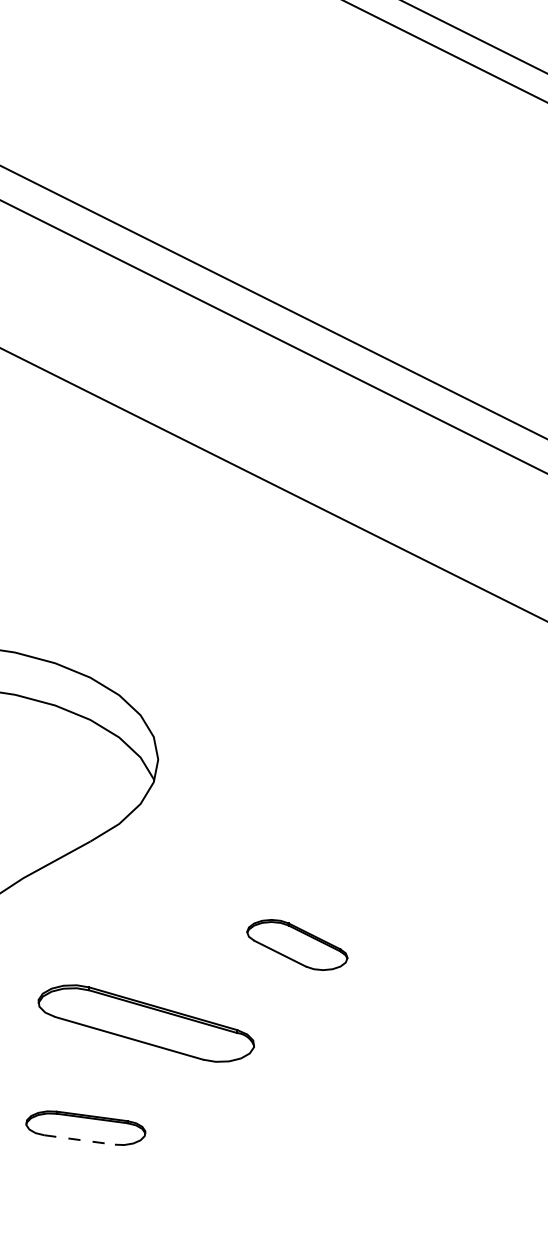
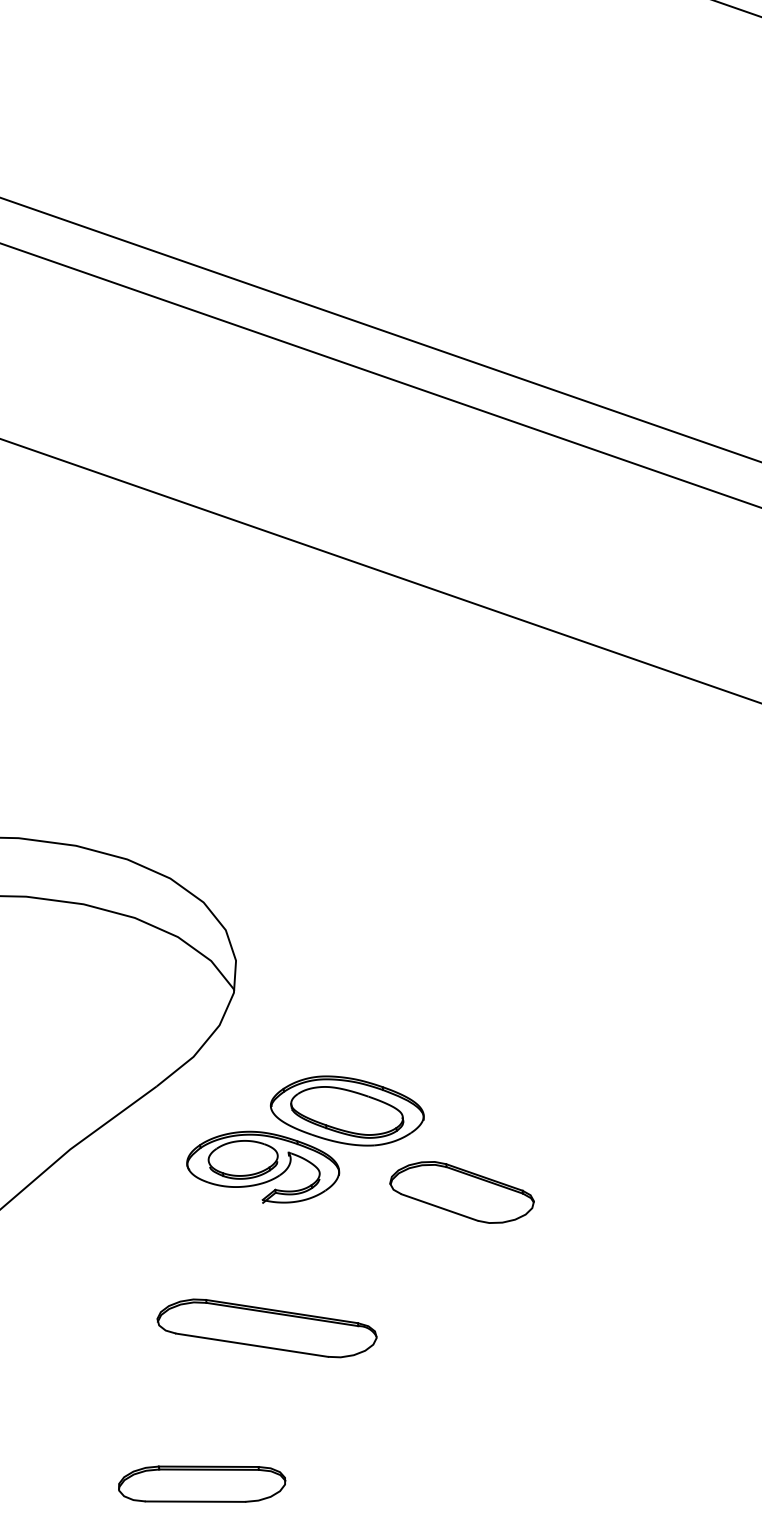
part: (190, 892) -> (304, 1138), added
part: (146, 1023) -> (267, 1328), size x0.71
line: (79, 1139) -> (195, 1501), dashed -> solid

